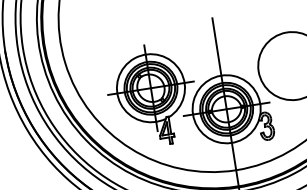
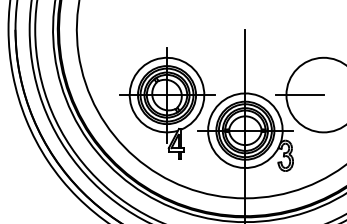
line: (270, 69) -> (299, 95), added

